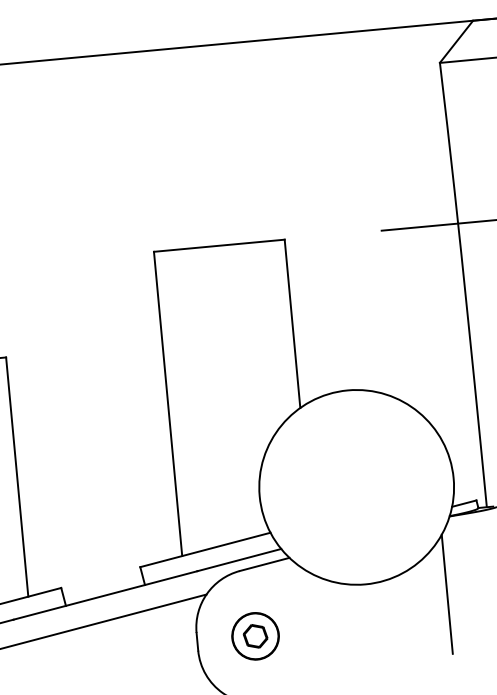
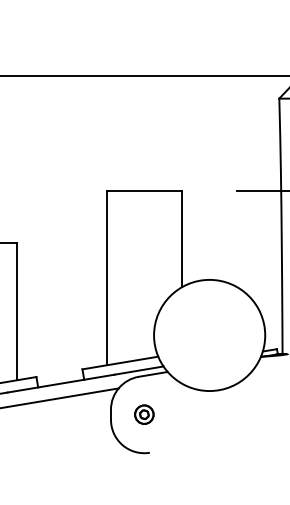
line: (447, 593) -> (255, 400), removed
part: (255, 635) -> (144, 414), size x0.7

